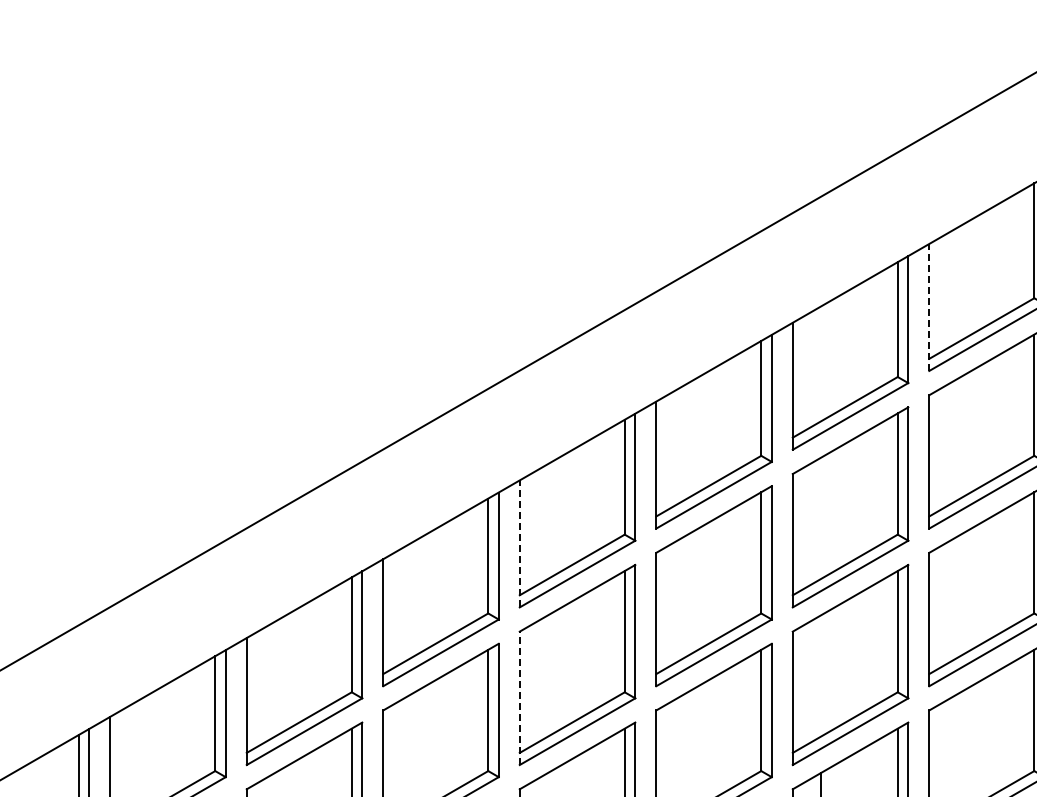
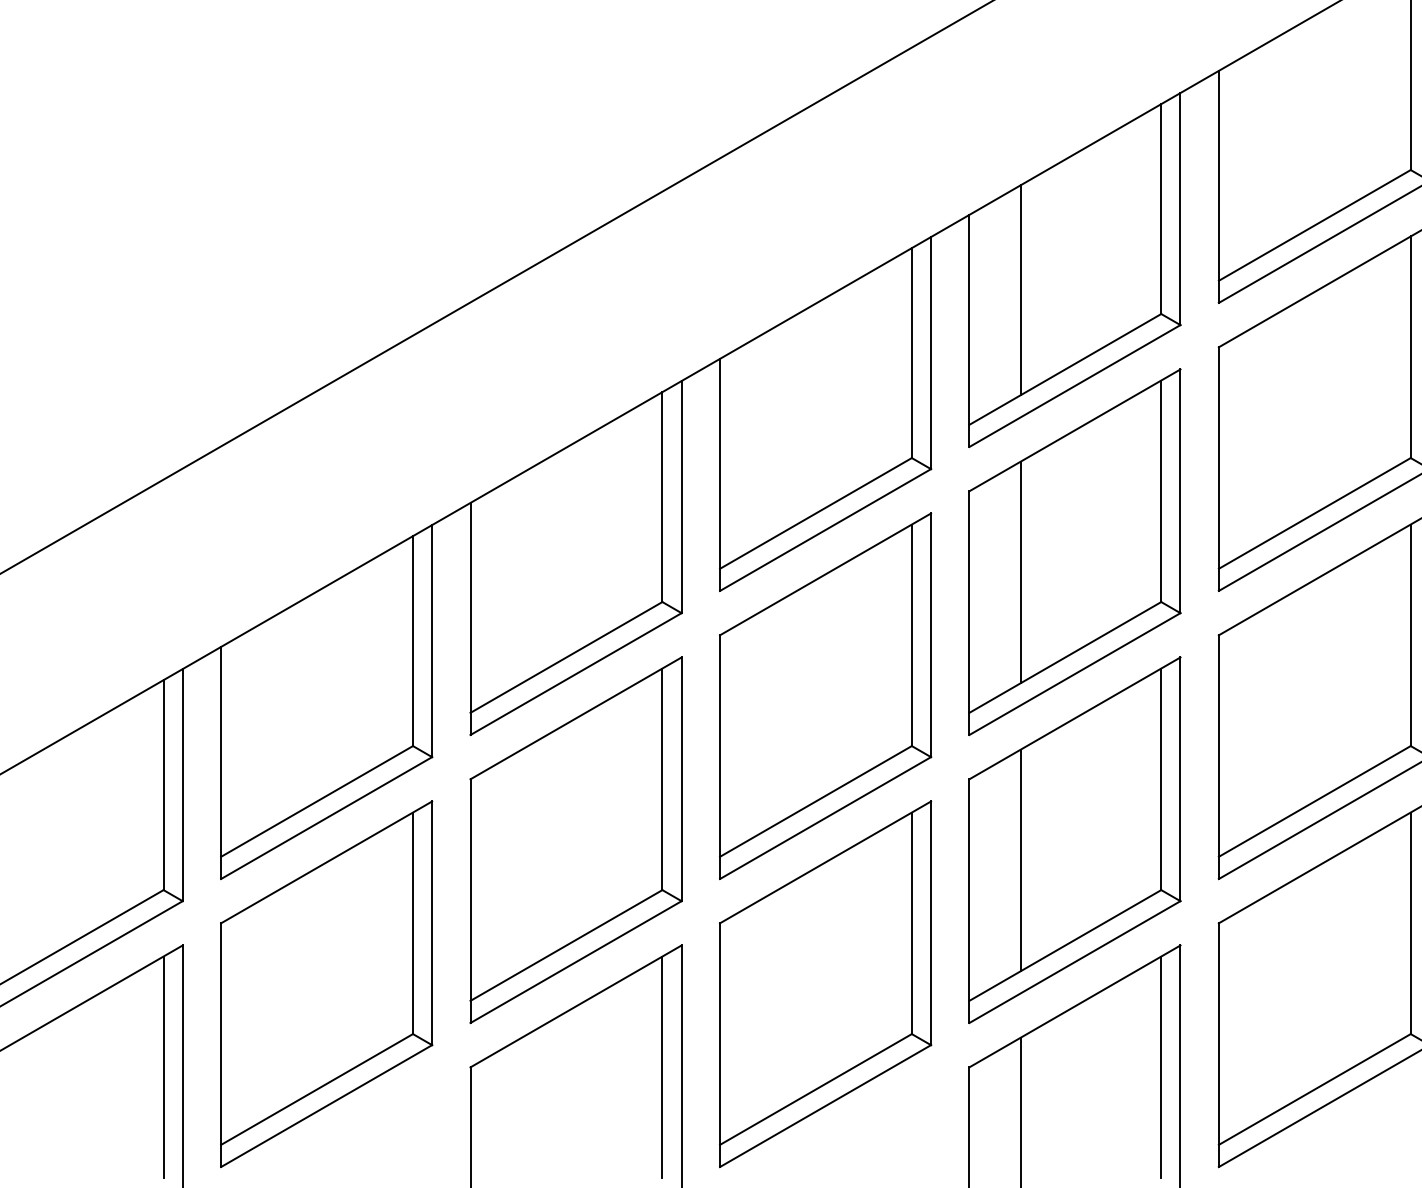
line: (929, 306) -> (1219, 185), dashed -> solid
line: (820, 363) -> (1020, 289), added
line: (820, 518) -> (1020, 572), added
line: (519, 543) -> (470, 618), dashed -> solid
line: (820, 675) -> (1020, 859), added
line: (519, 698) -> (470, 901), dashed -> solid

